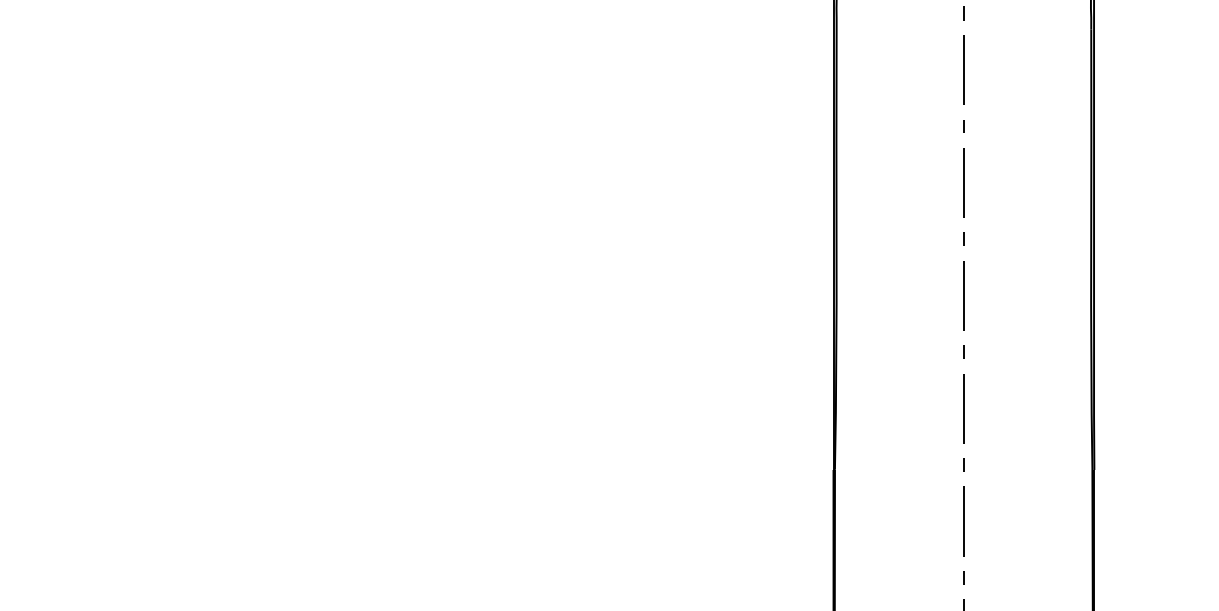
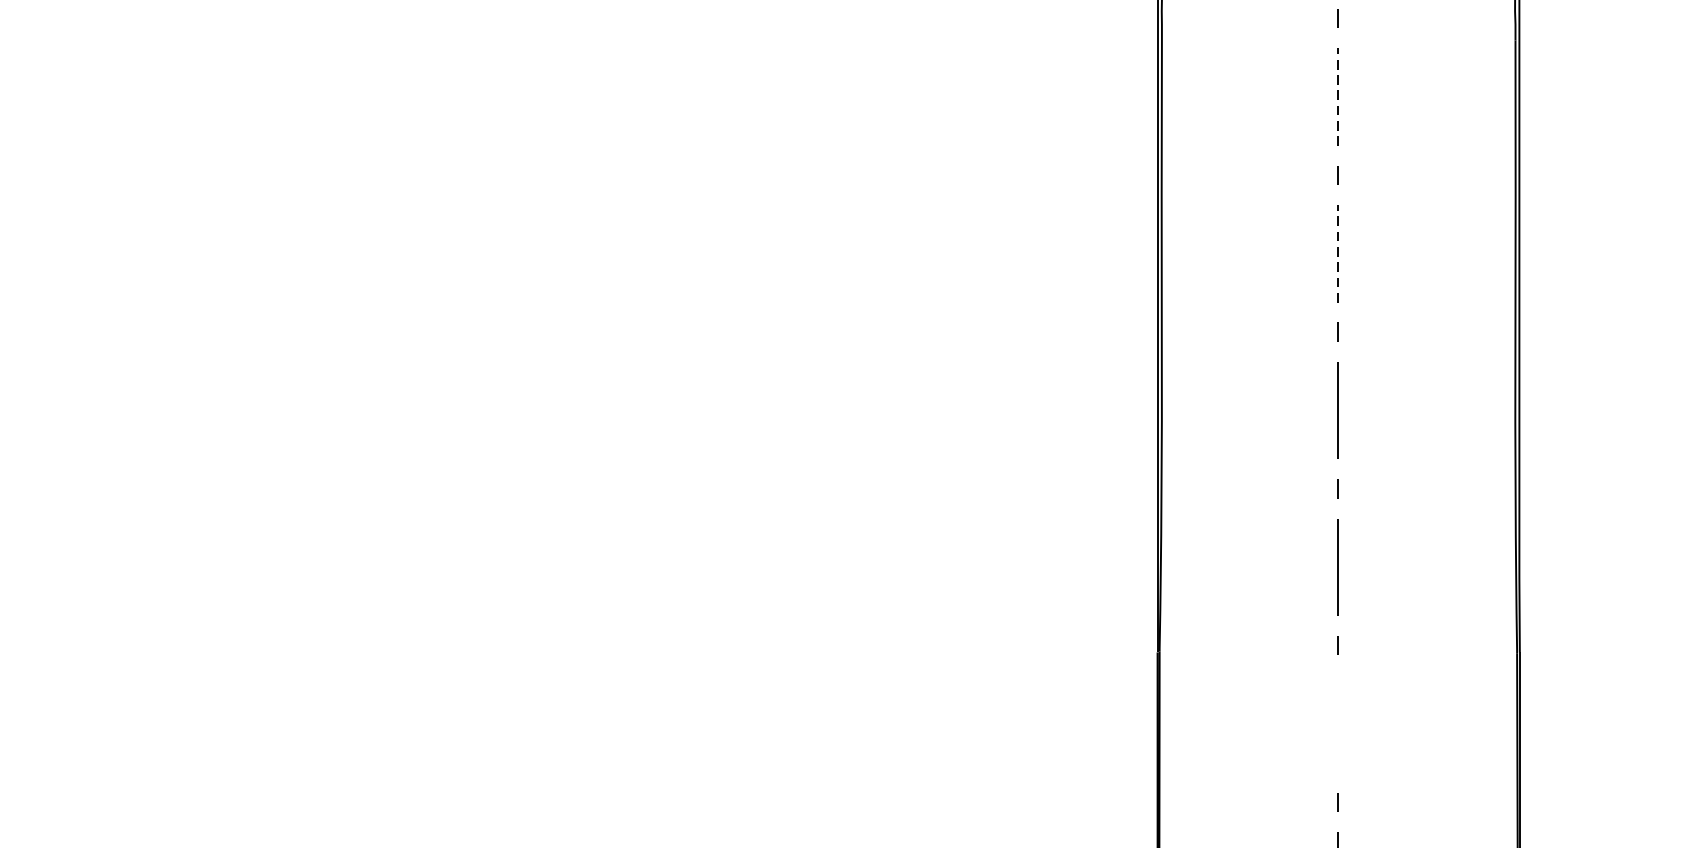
line: (963, 69) -> (1338, 96), solid -> dashed
line: (963, 182) -> (1338, 253), solid -> dashed
line: (963, 521) -> (1338, 723), removed

